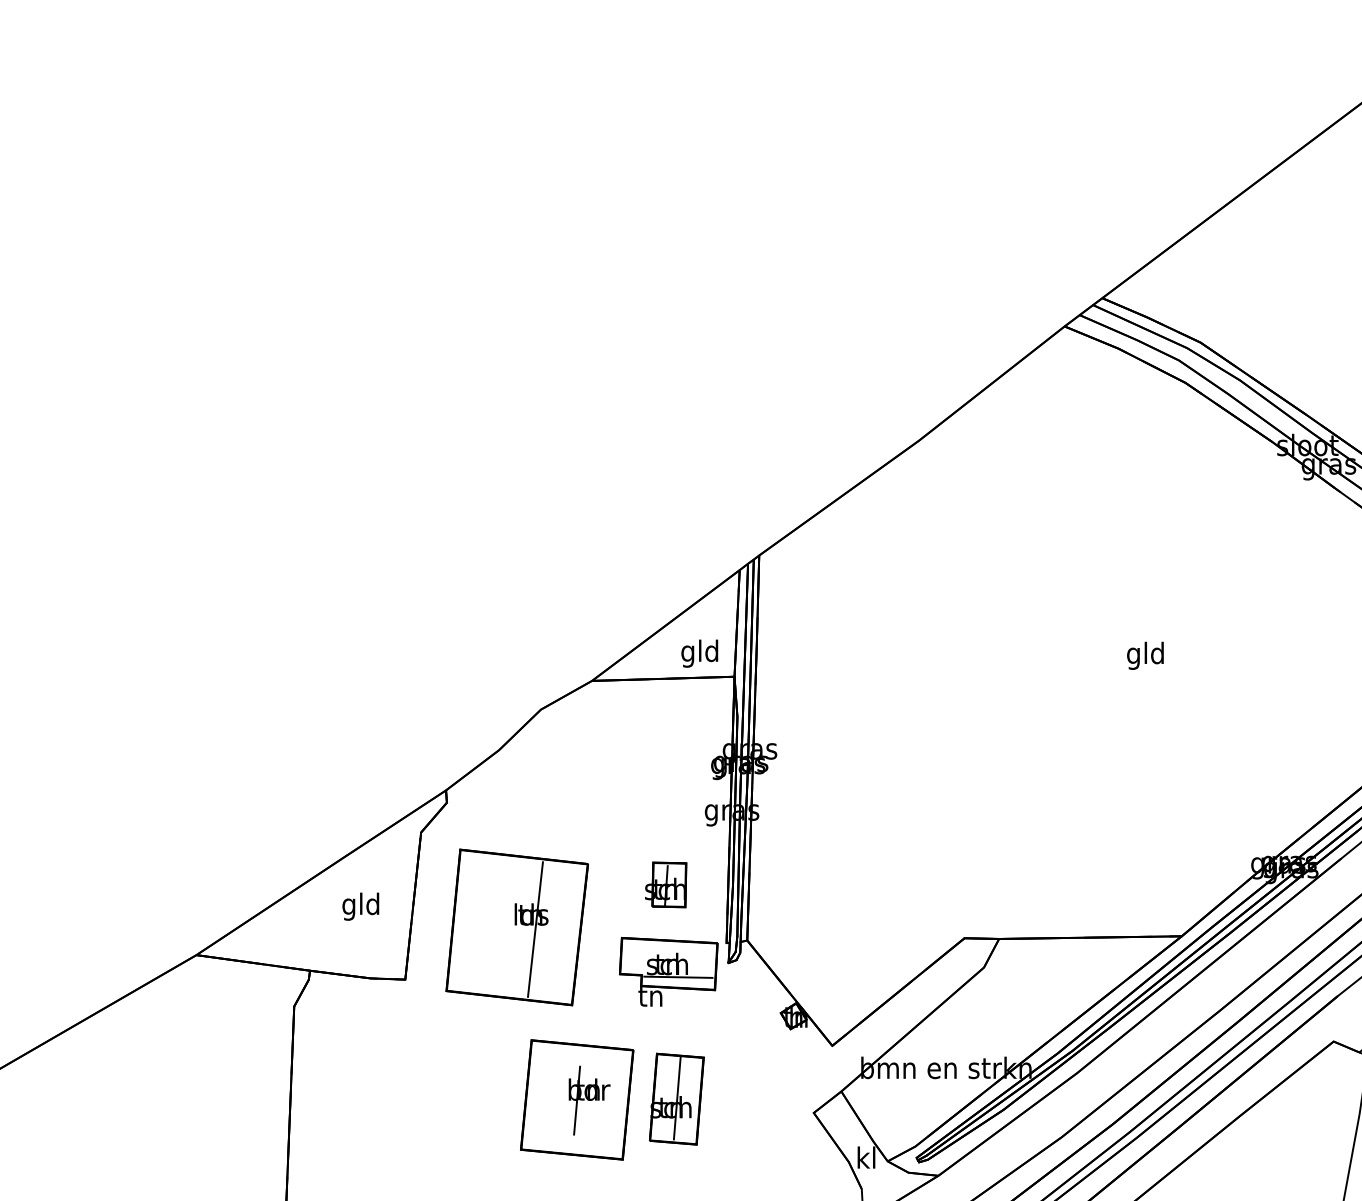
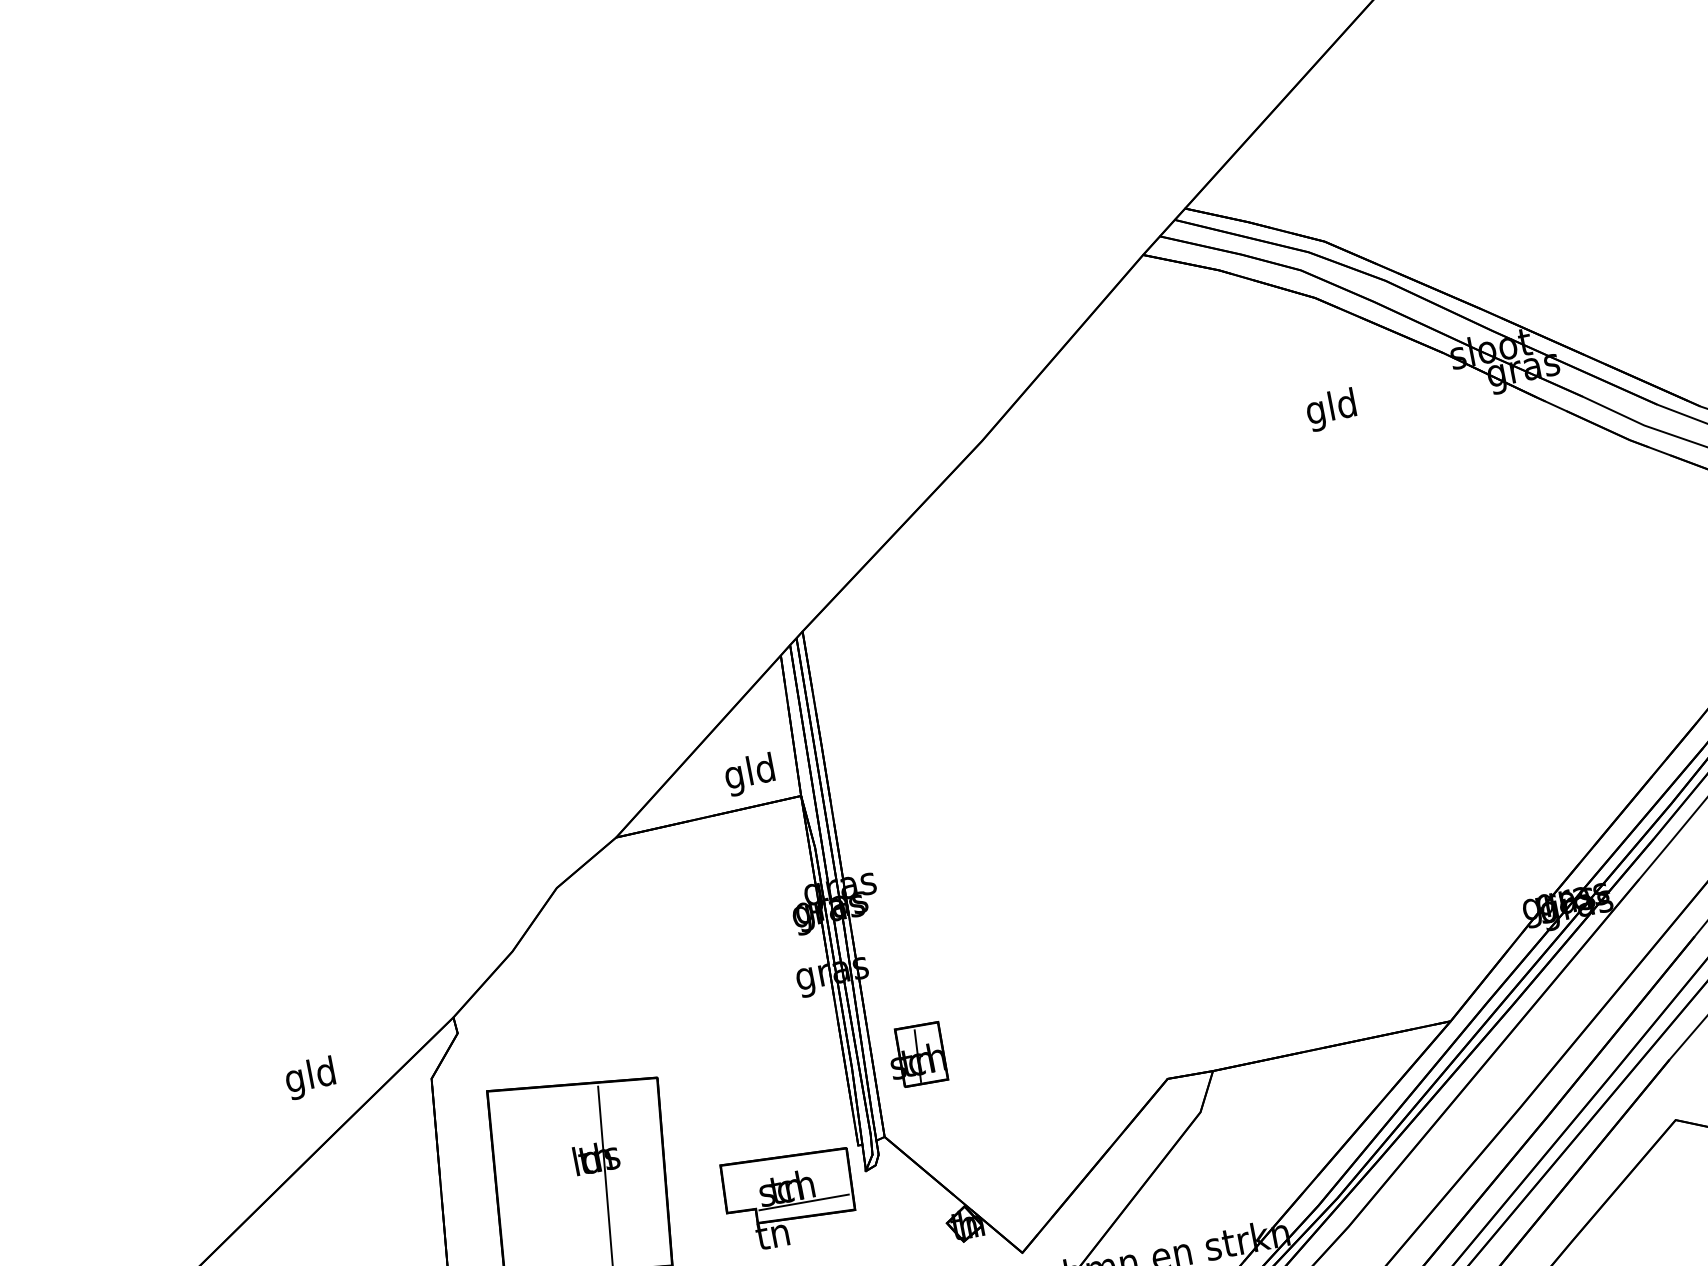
text: (1145, 655) -> (1331, 409), moved
part: (666, 884) -> (917, 1054), moved
text: (360, 906) -> (310, 1077), moved

